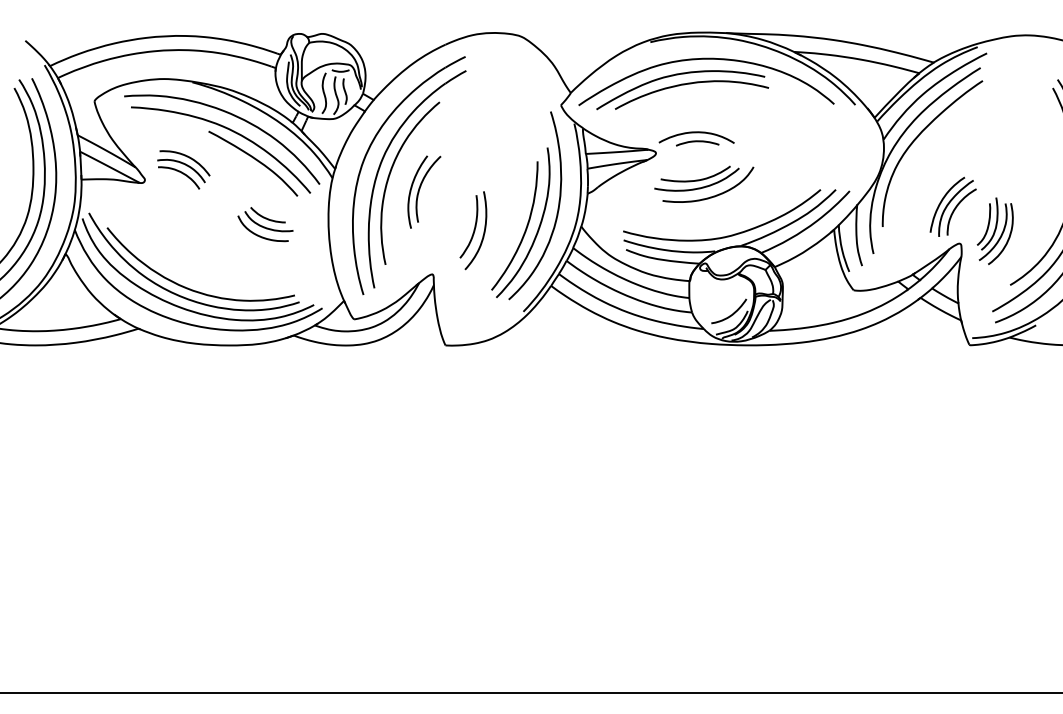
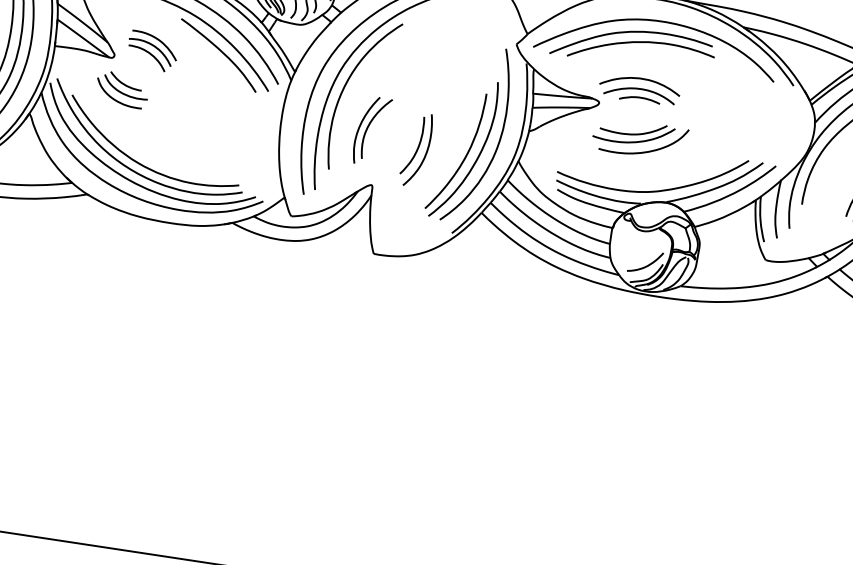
curve: (695, 122) -> (640, 79), added
part: (424, 191) -> (372, 130), moved
part: (265, 224) -> (122, 89), moved

